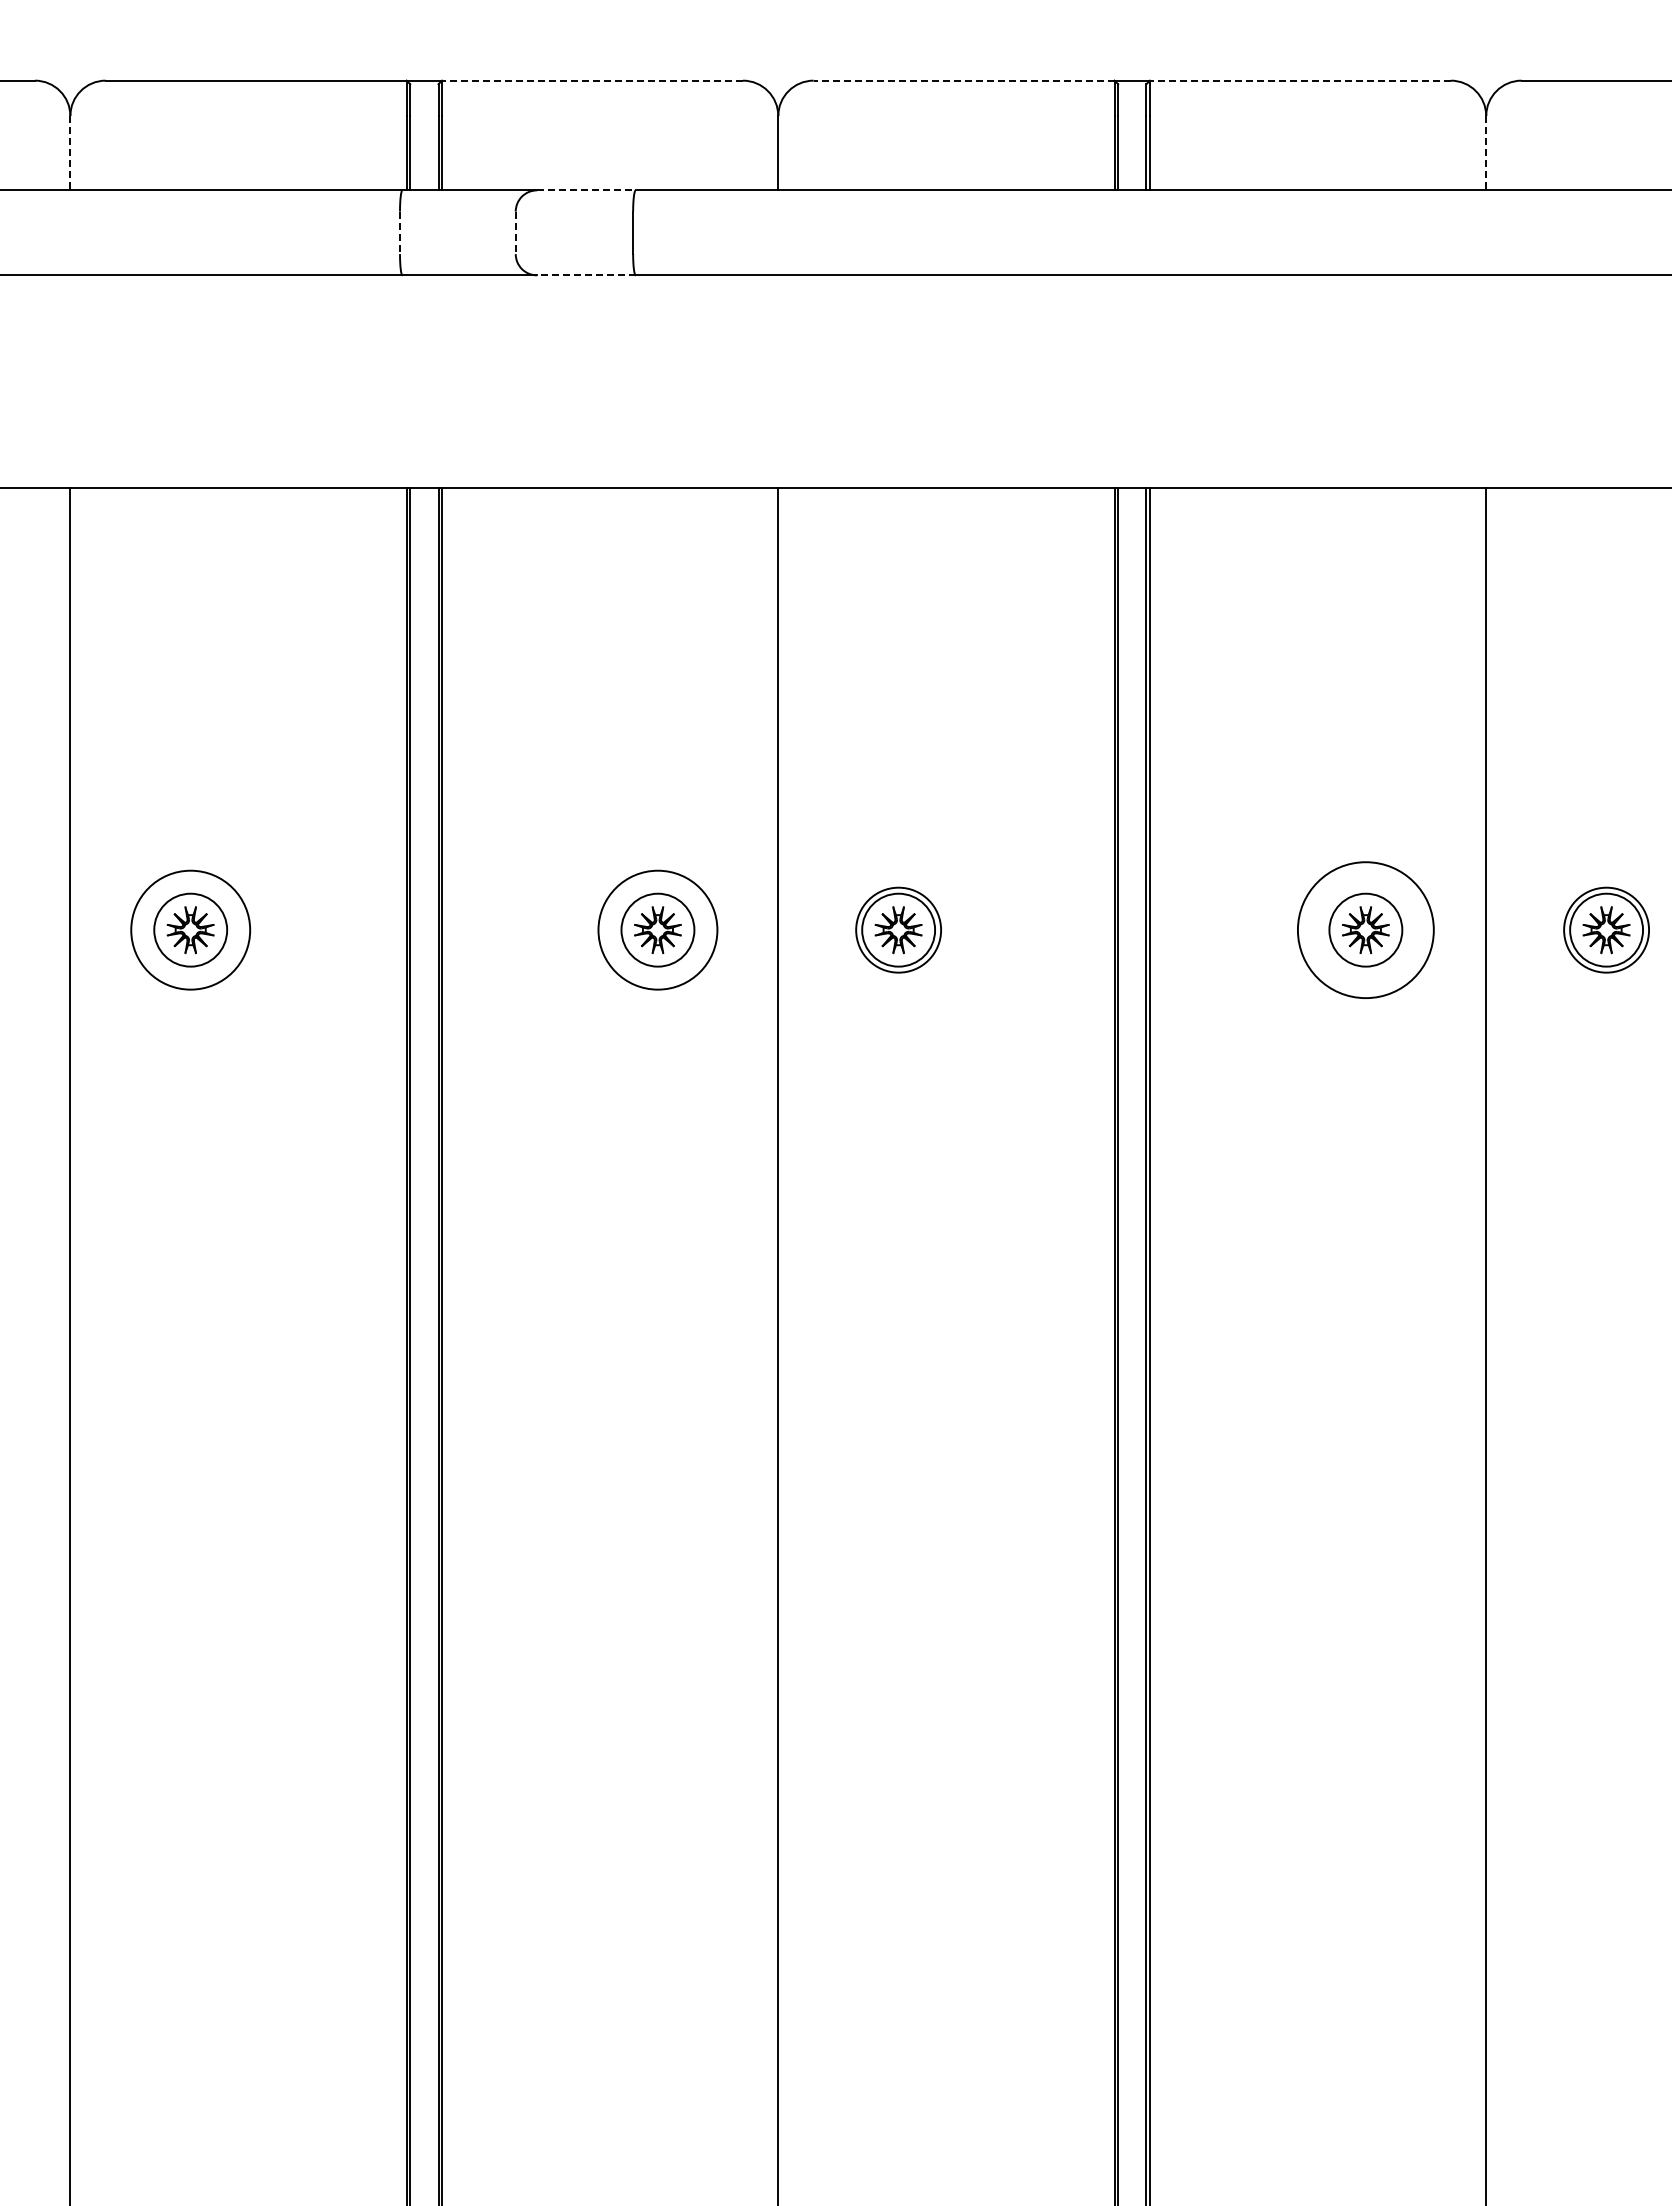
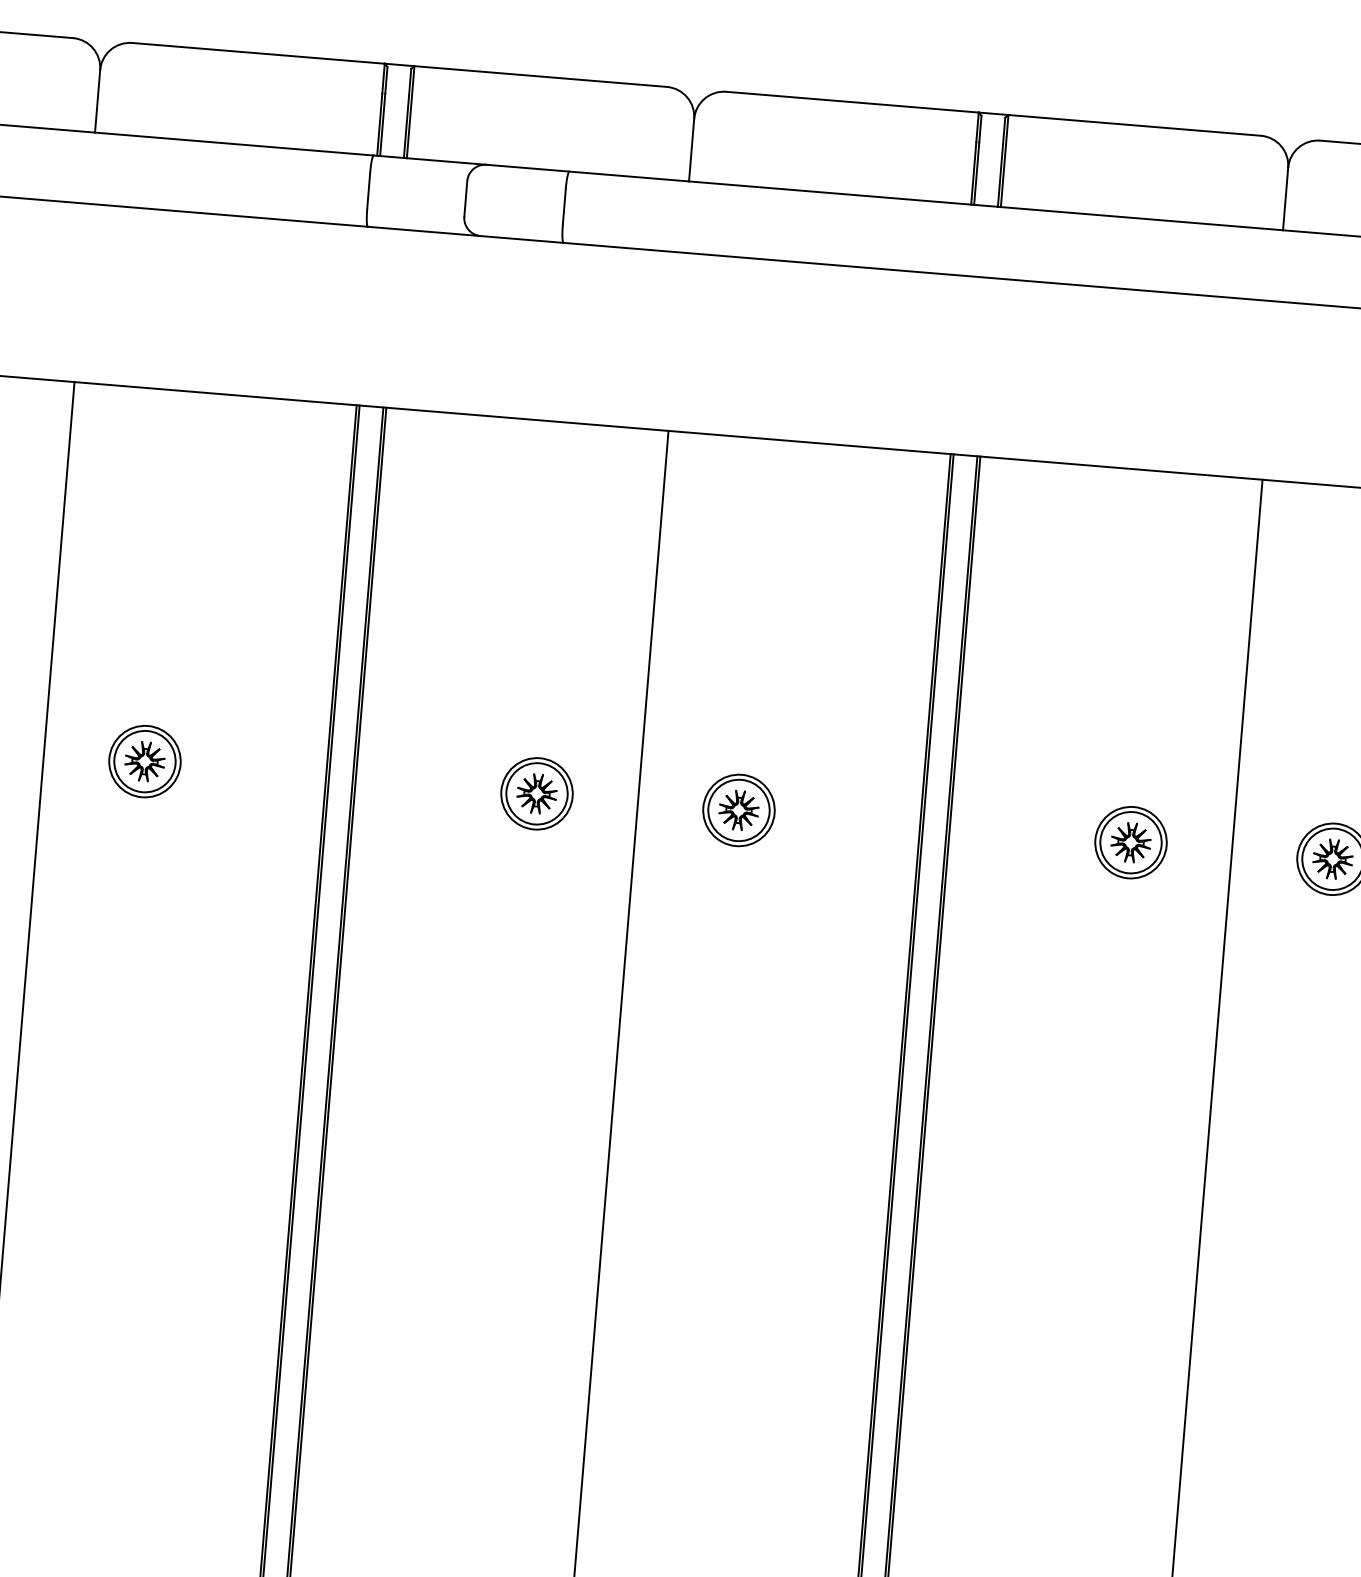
line: (591, 80) -> (539, 76), dashed -> solid
line: (963, 80) -> (852, 102), dashed -> solid
line: (1299, 80) -> (1133, 125), dashed -> solid
line: (70, 153) -> (97, 101), dashed -> solid
line: (1486, 153) -> (1285, 199), dashed -> solid
line: (586, 190) -> (528, 168), dashed -> solid
line: (400, 233) -> (369, 191), dashed -> solid
line: (515, 233) -> (465, 199), dashed -> solid
line: (585, 275) -> (521, 239), dashed -> solid
circle: (190, 929) -> (144, 761), size x0.71
circle: (657, 929) -> (536, 793), size x0.71
circle: (1365, 929) -> (1130, 842), size x0.62

